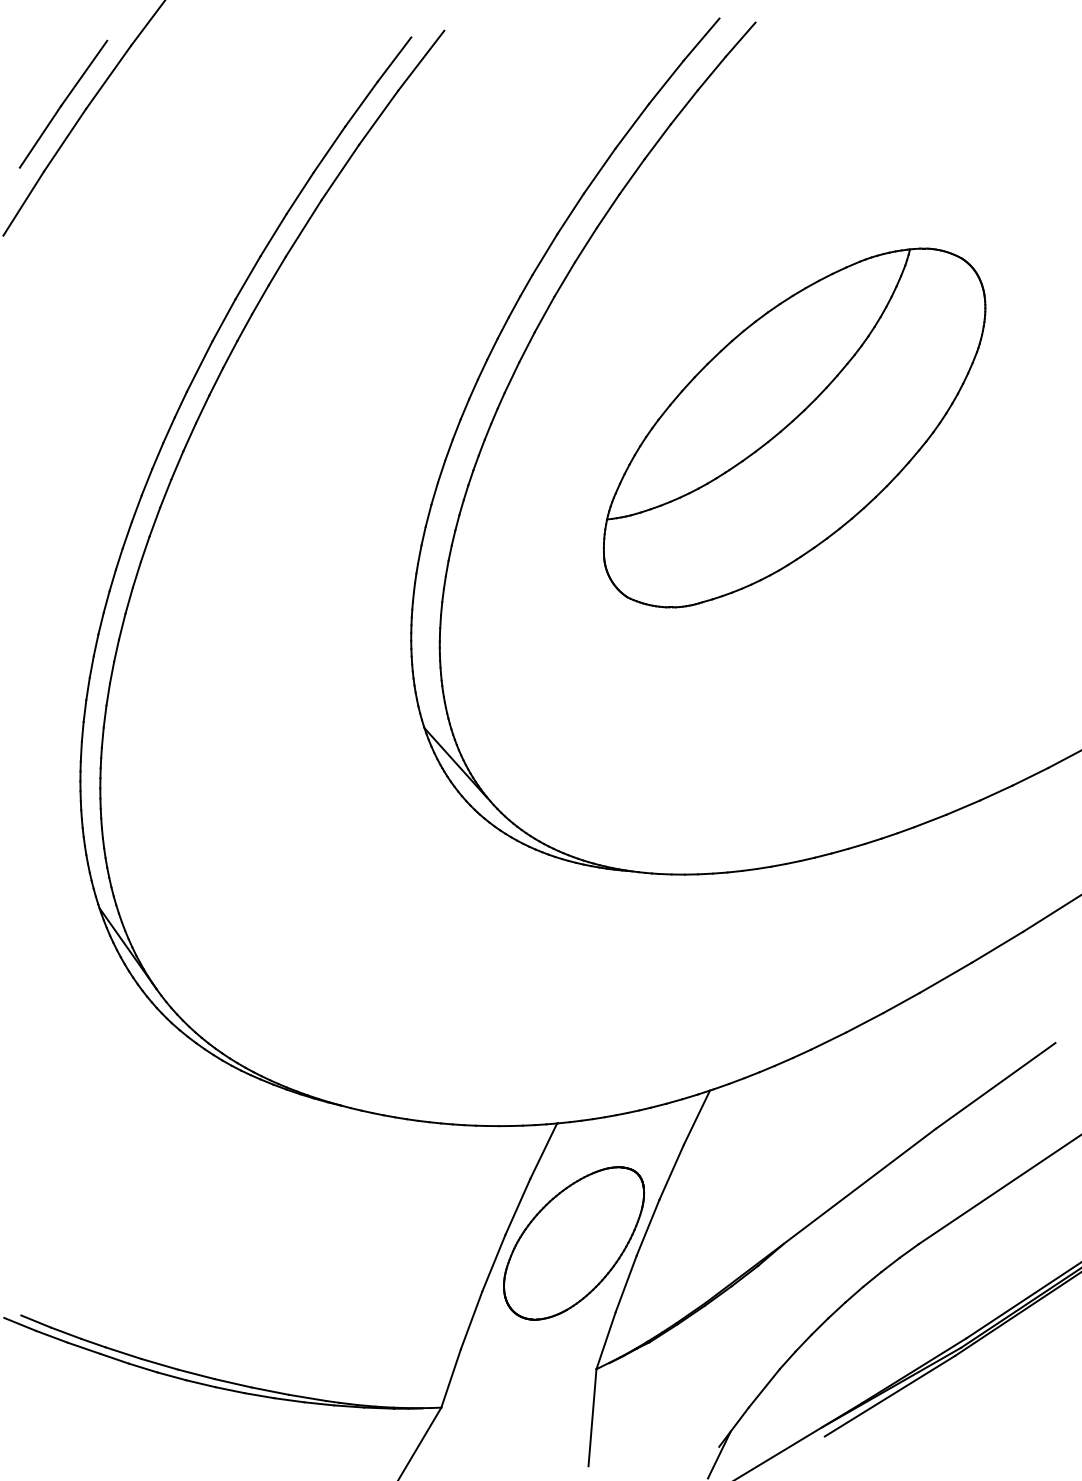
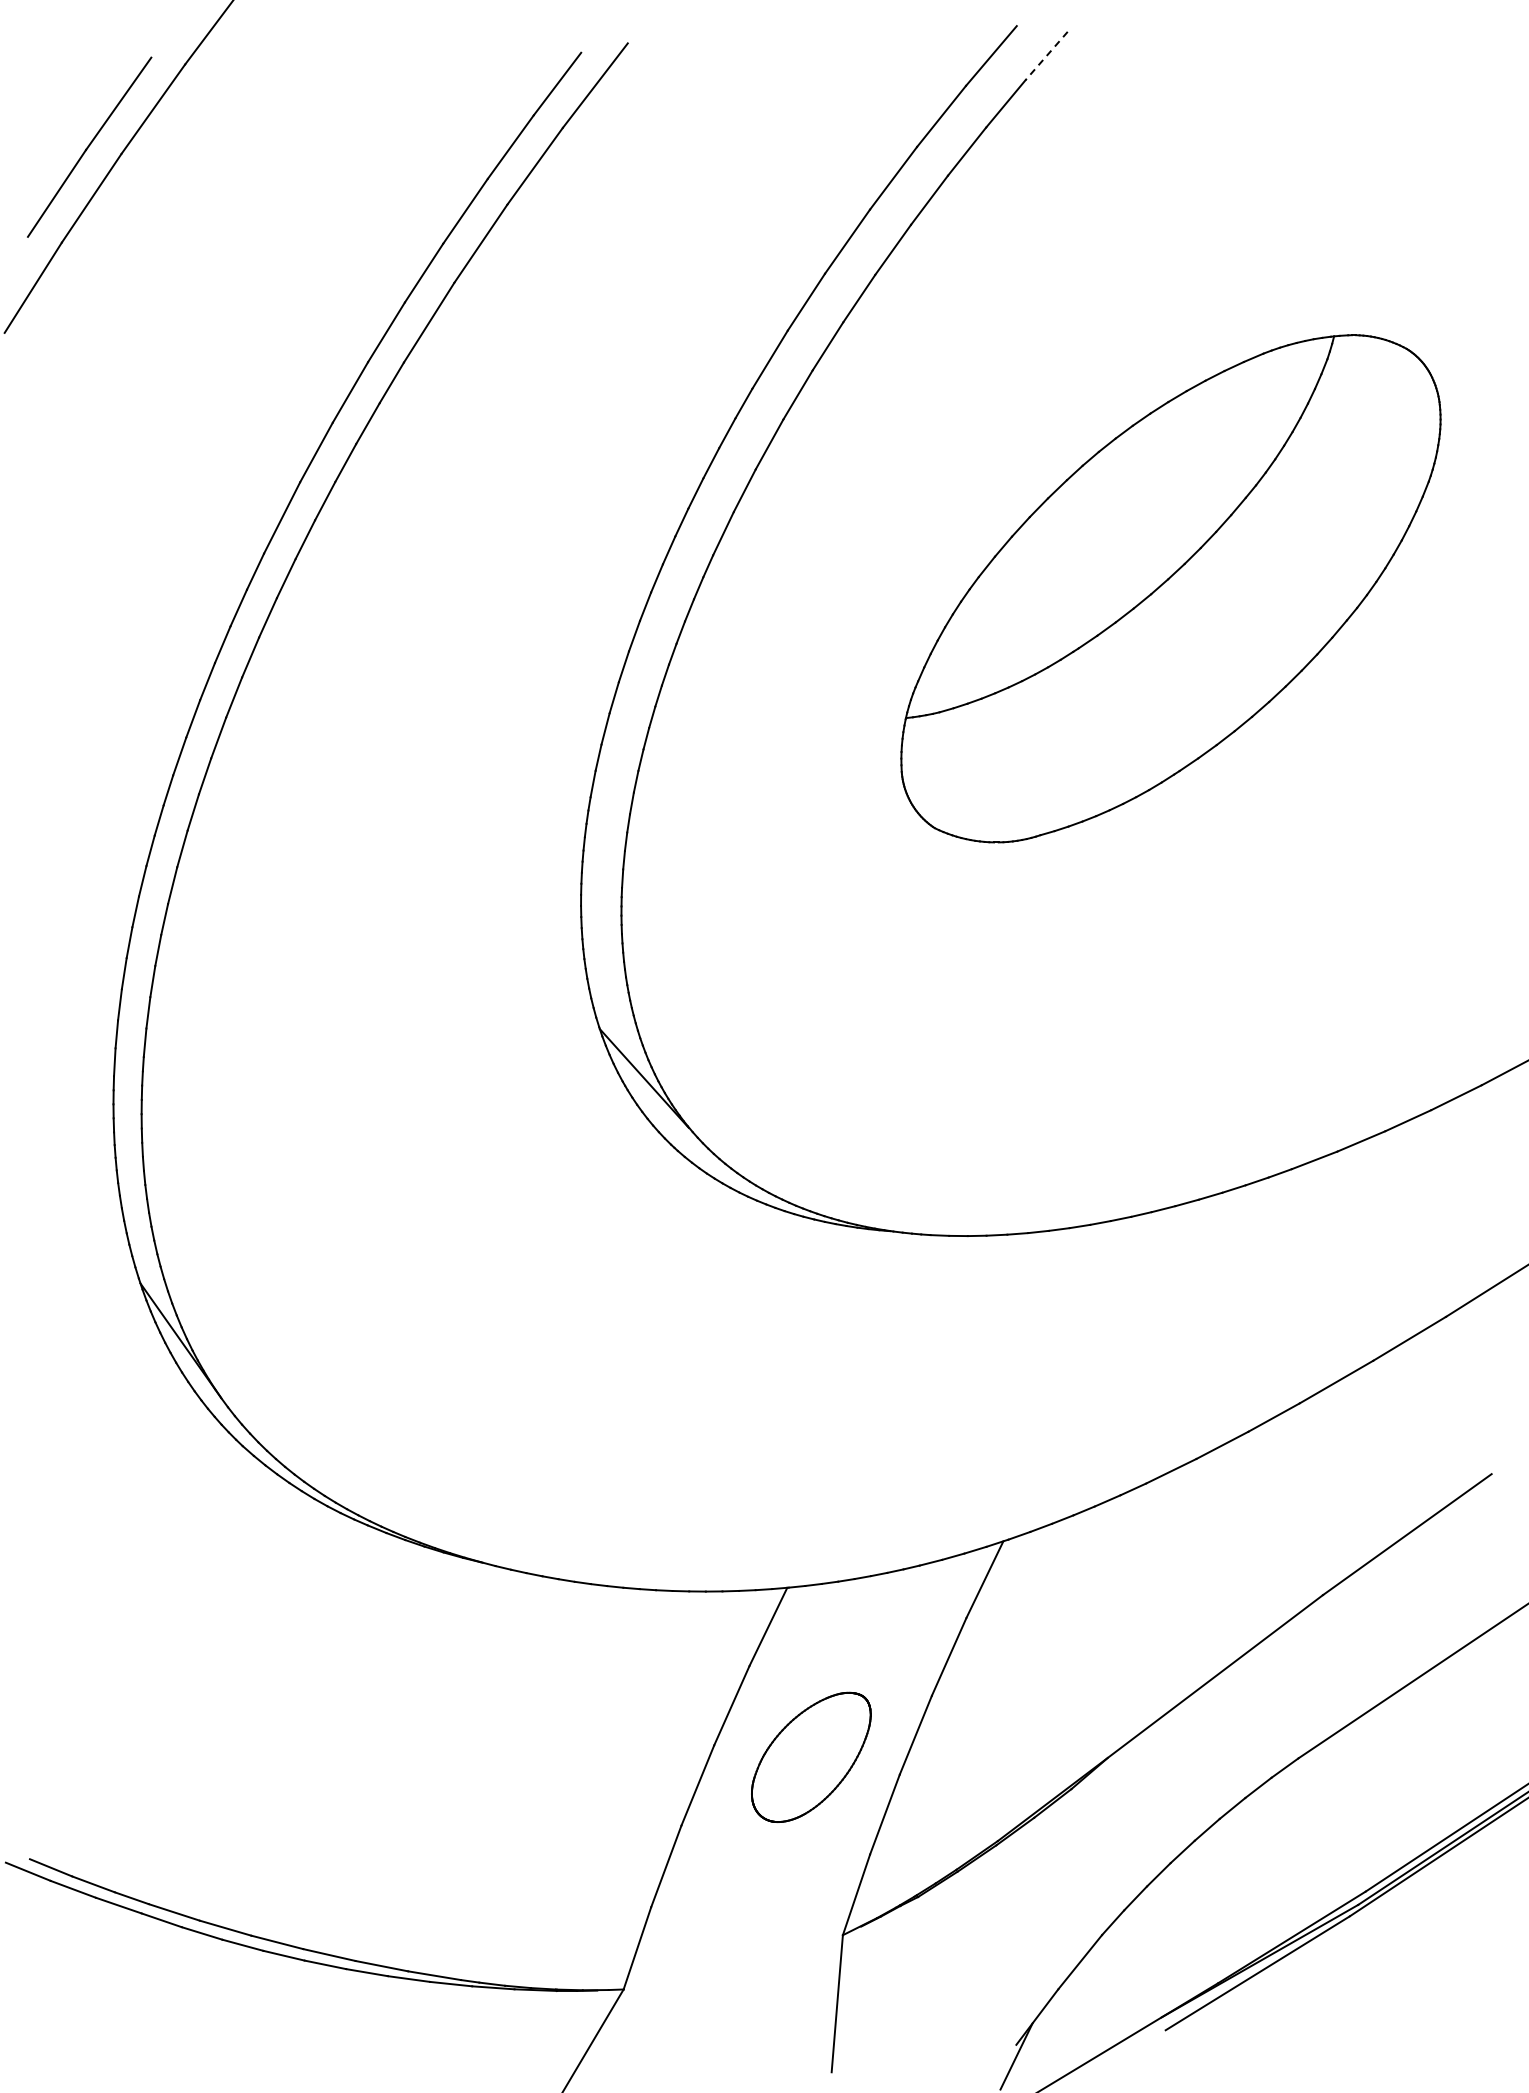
line: (740, 40) -> (1046, 56), solid -> dashed
part: (794, 427) -> (1170, 588), moved
part: (574, 1243) -> (811, 1757), size x0.6

